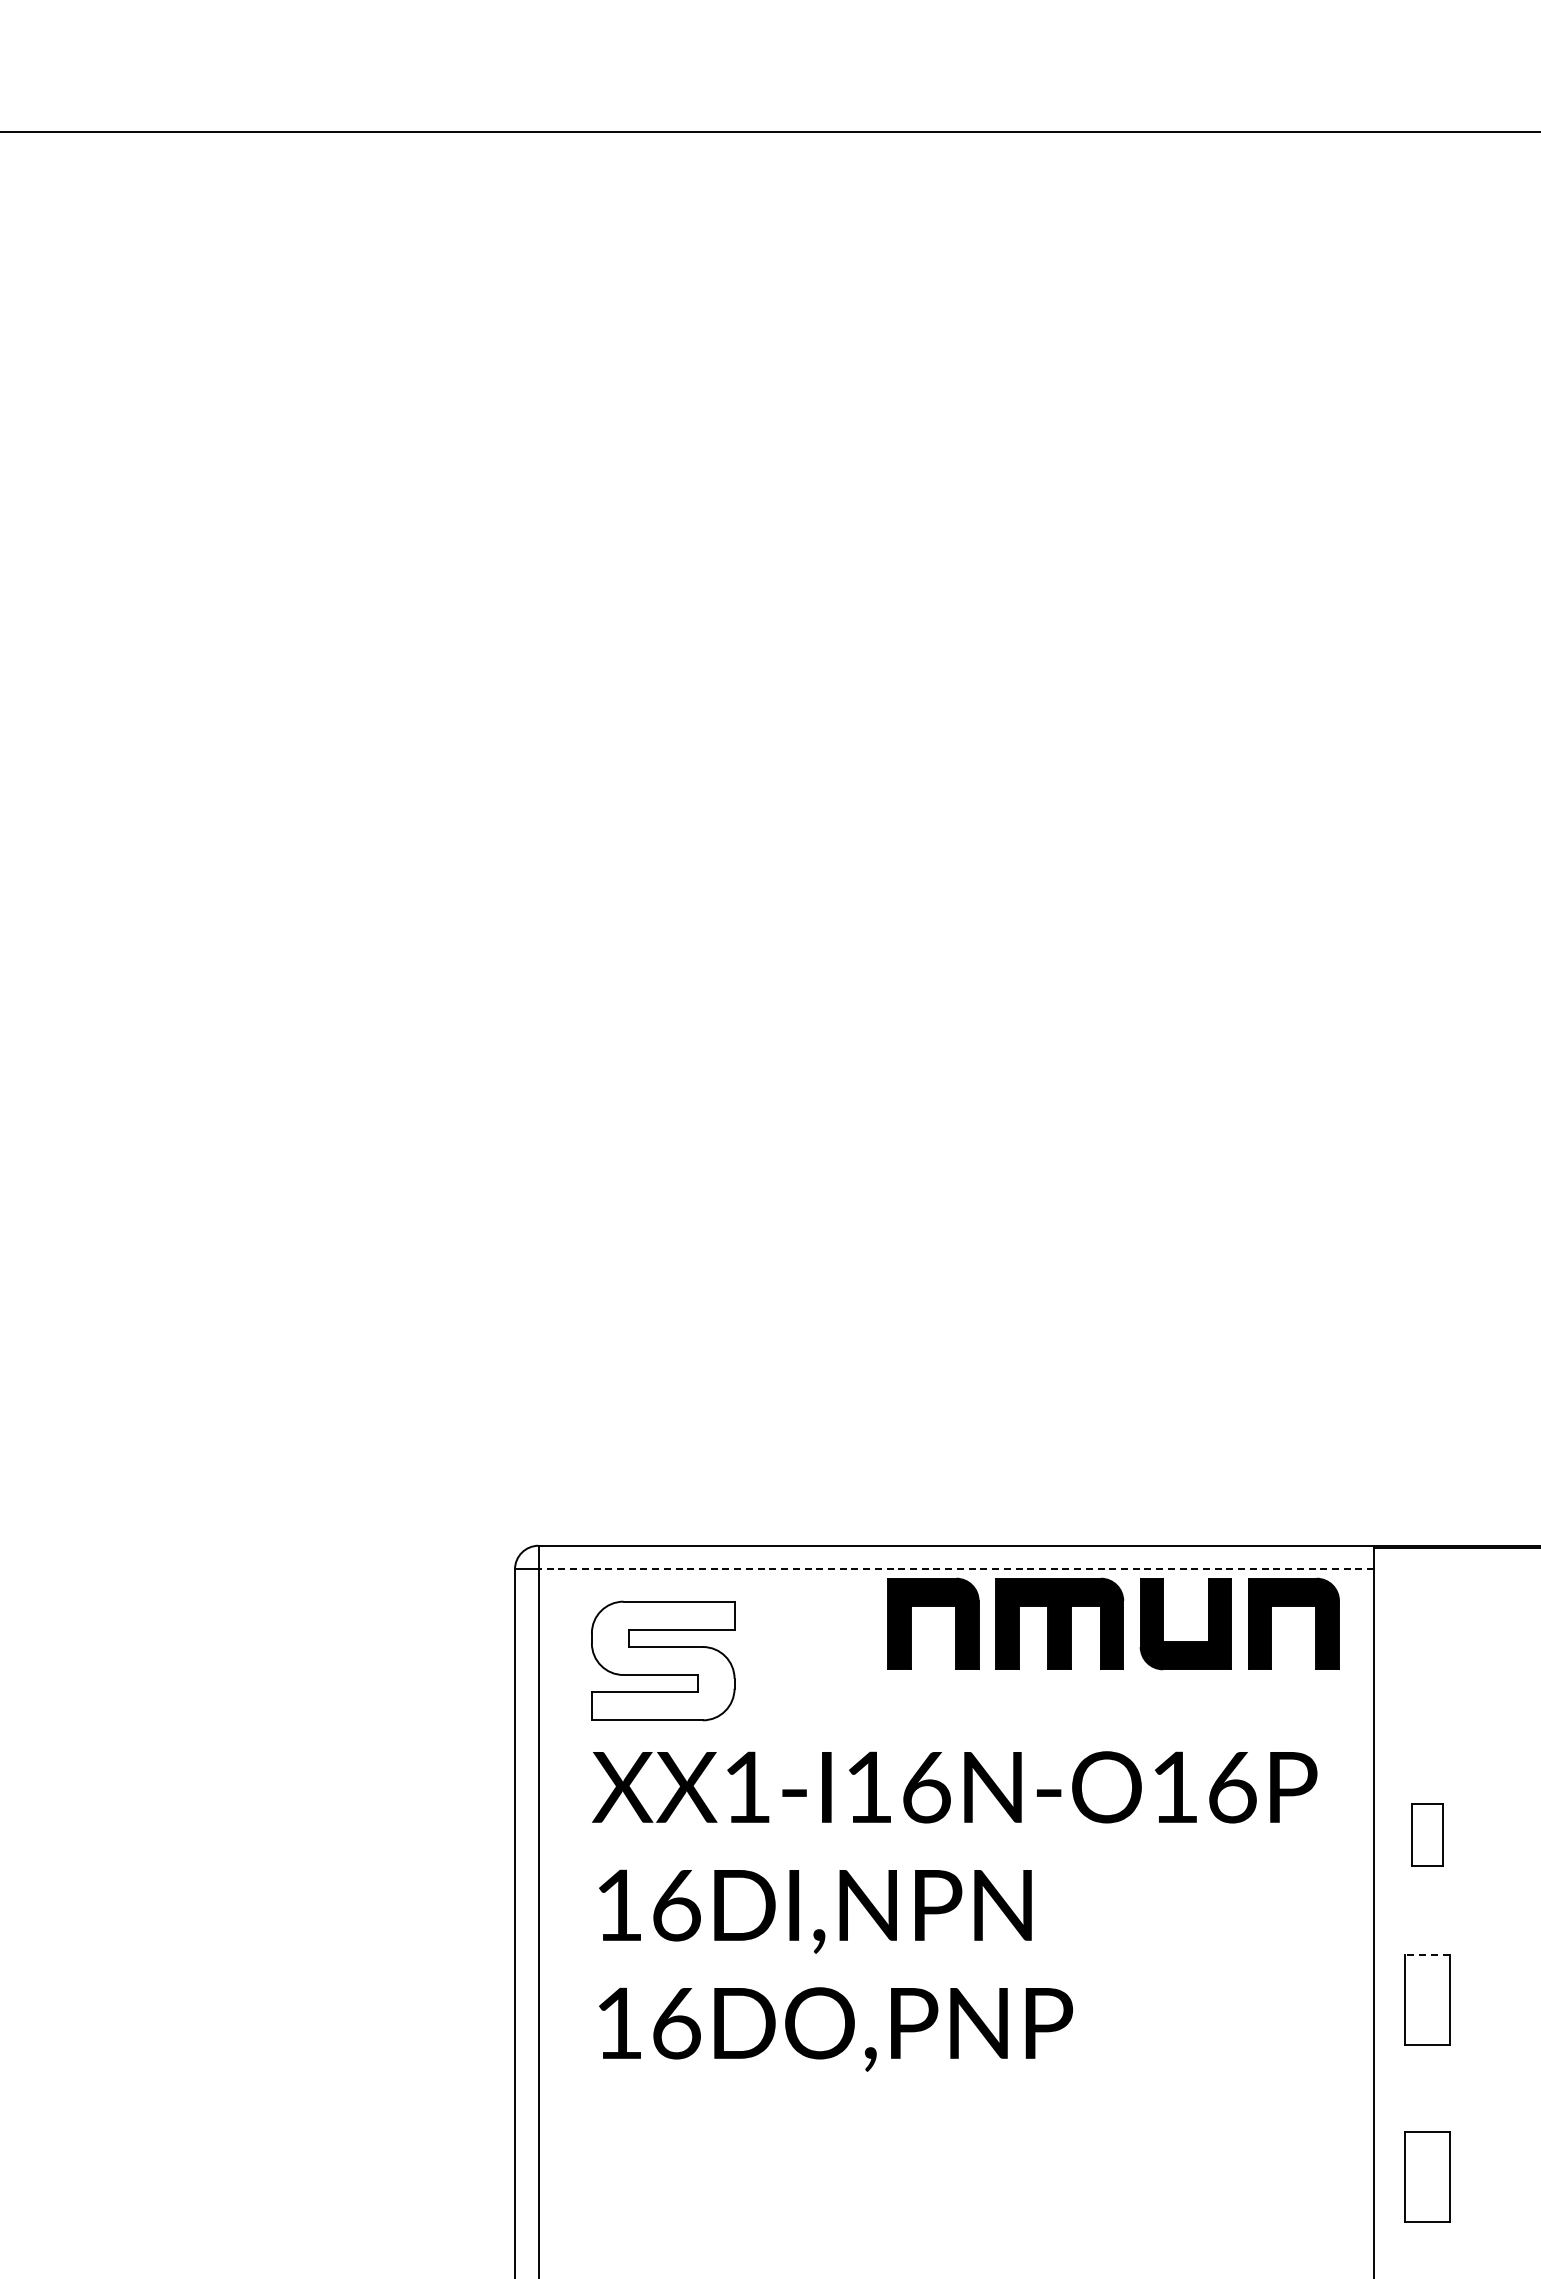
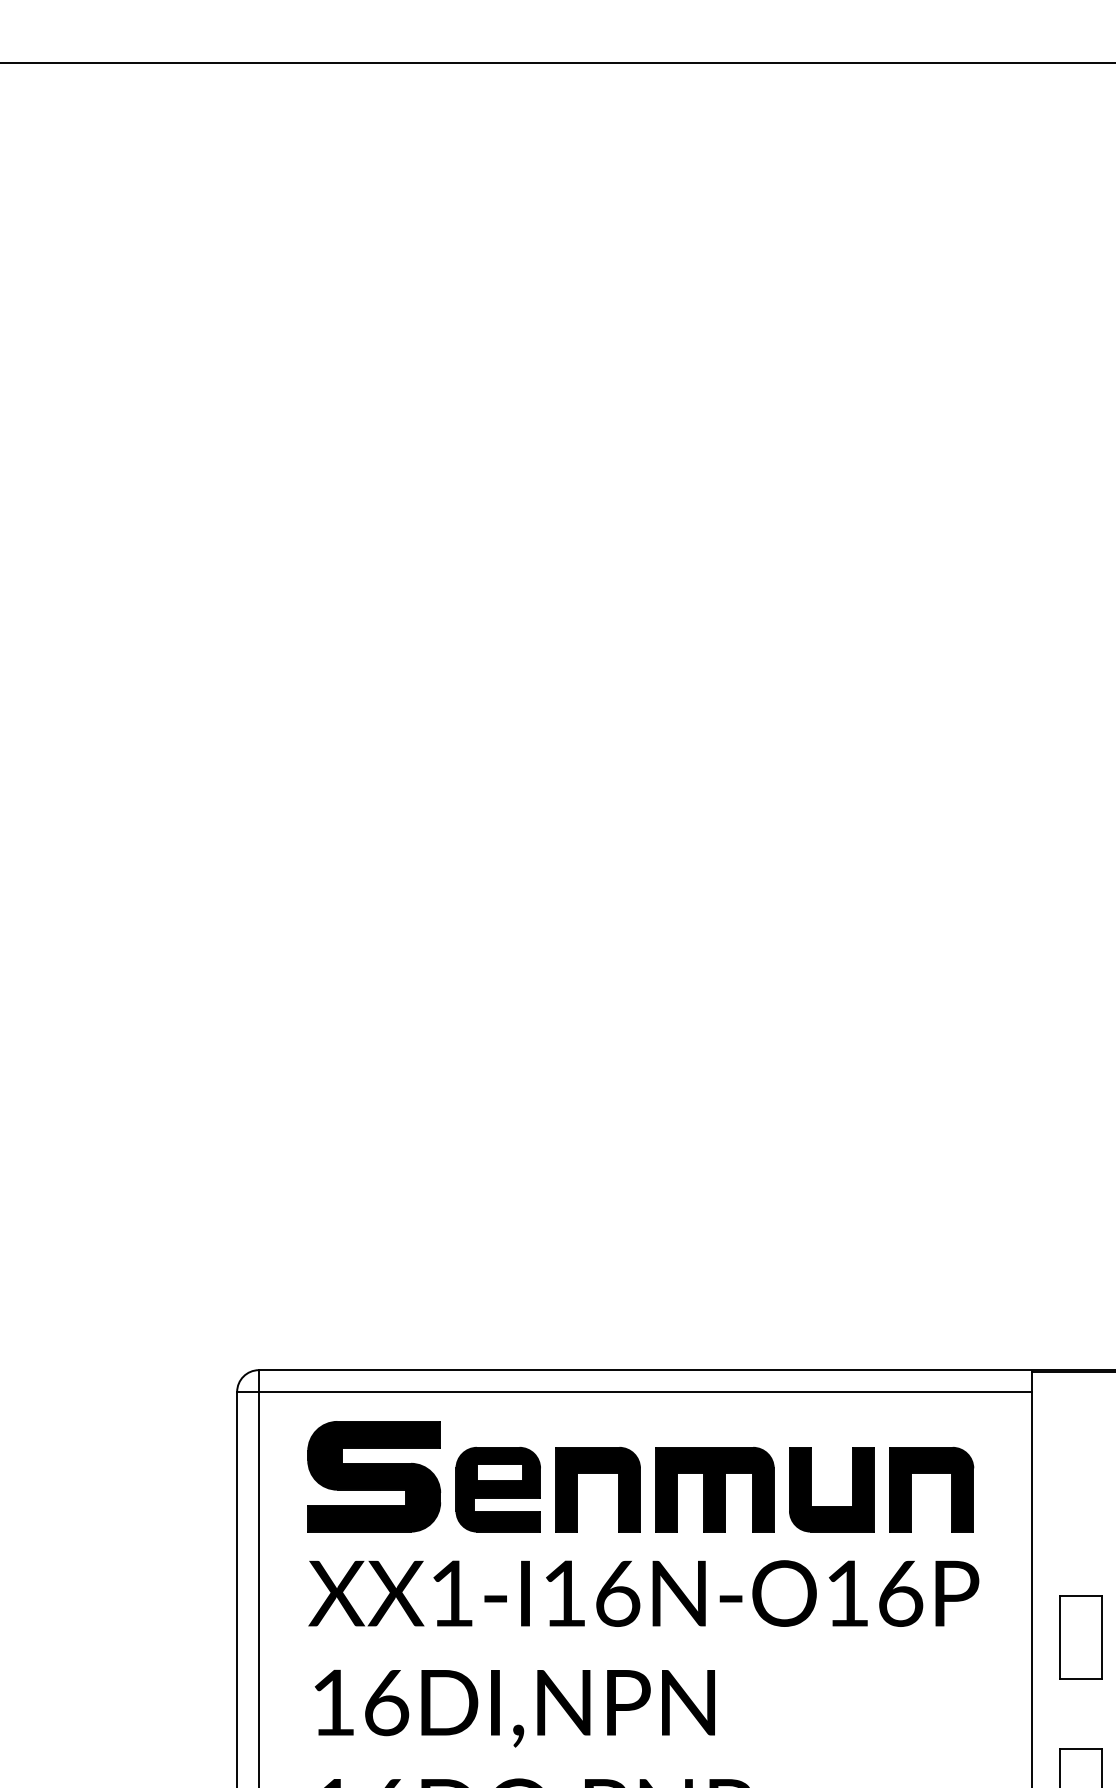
line: (956, 1569) -> (645, 1392), dashed -> solid
part: (1113, 1623) -> (764, 1489), moved
fill: (662, 1660) -> (373, 1476), added
part: (797, 1674) -> (498, 1489), added
part: (1427, 1834) -> (1081, 1637), size x1.43
line: (1426, 1955) -> (1080, 1749), dashed -> solid

